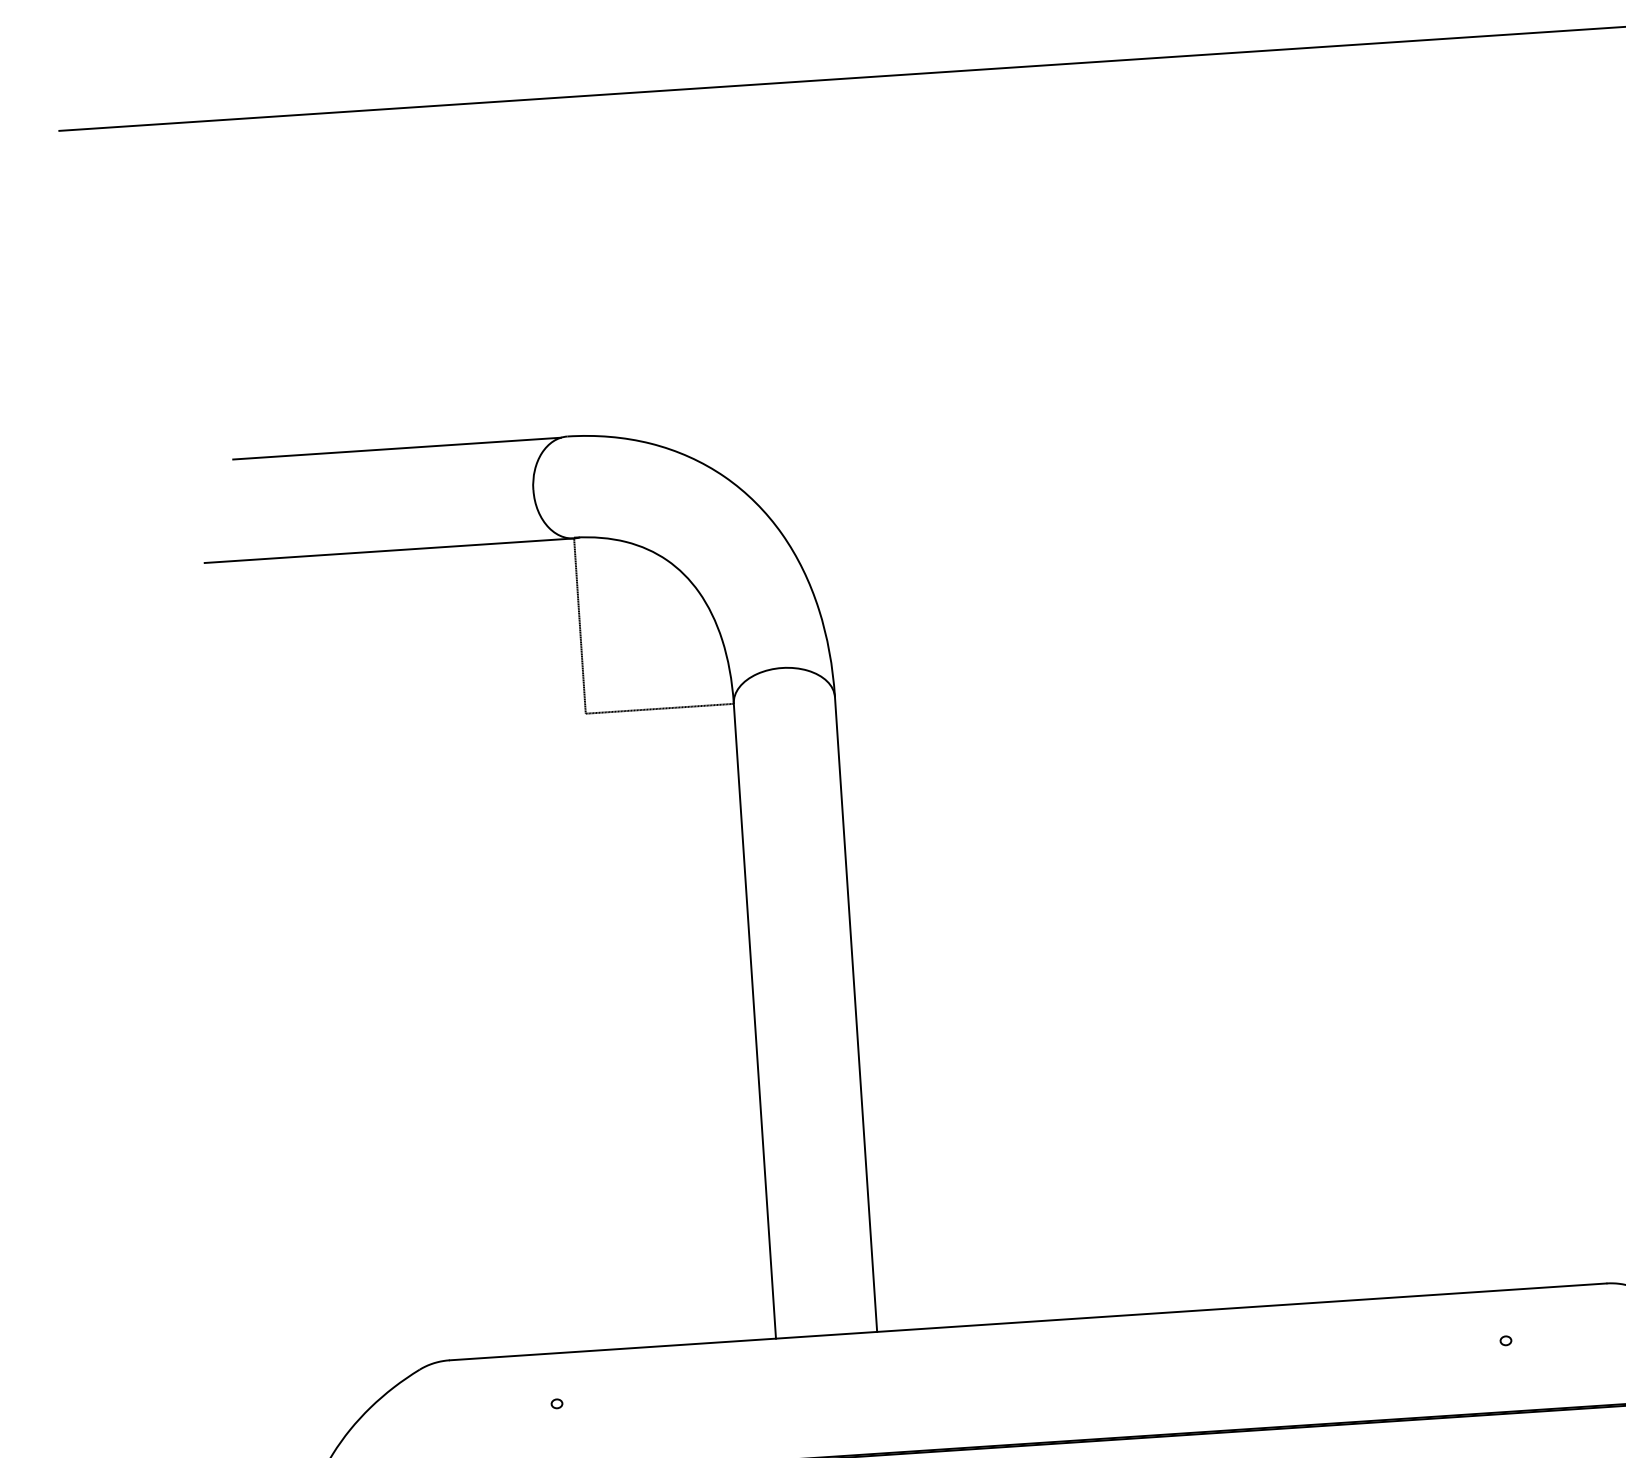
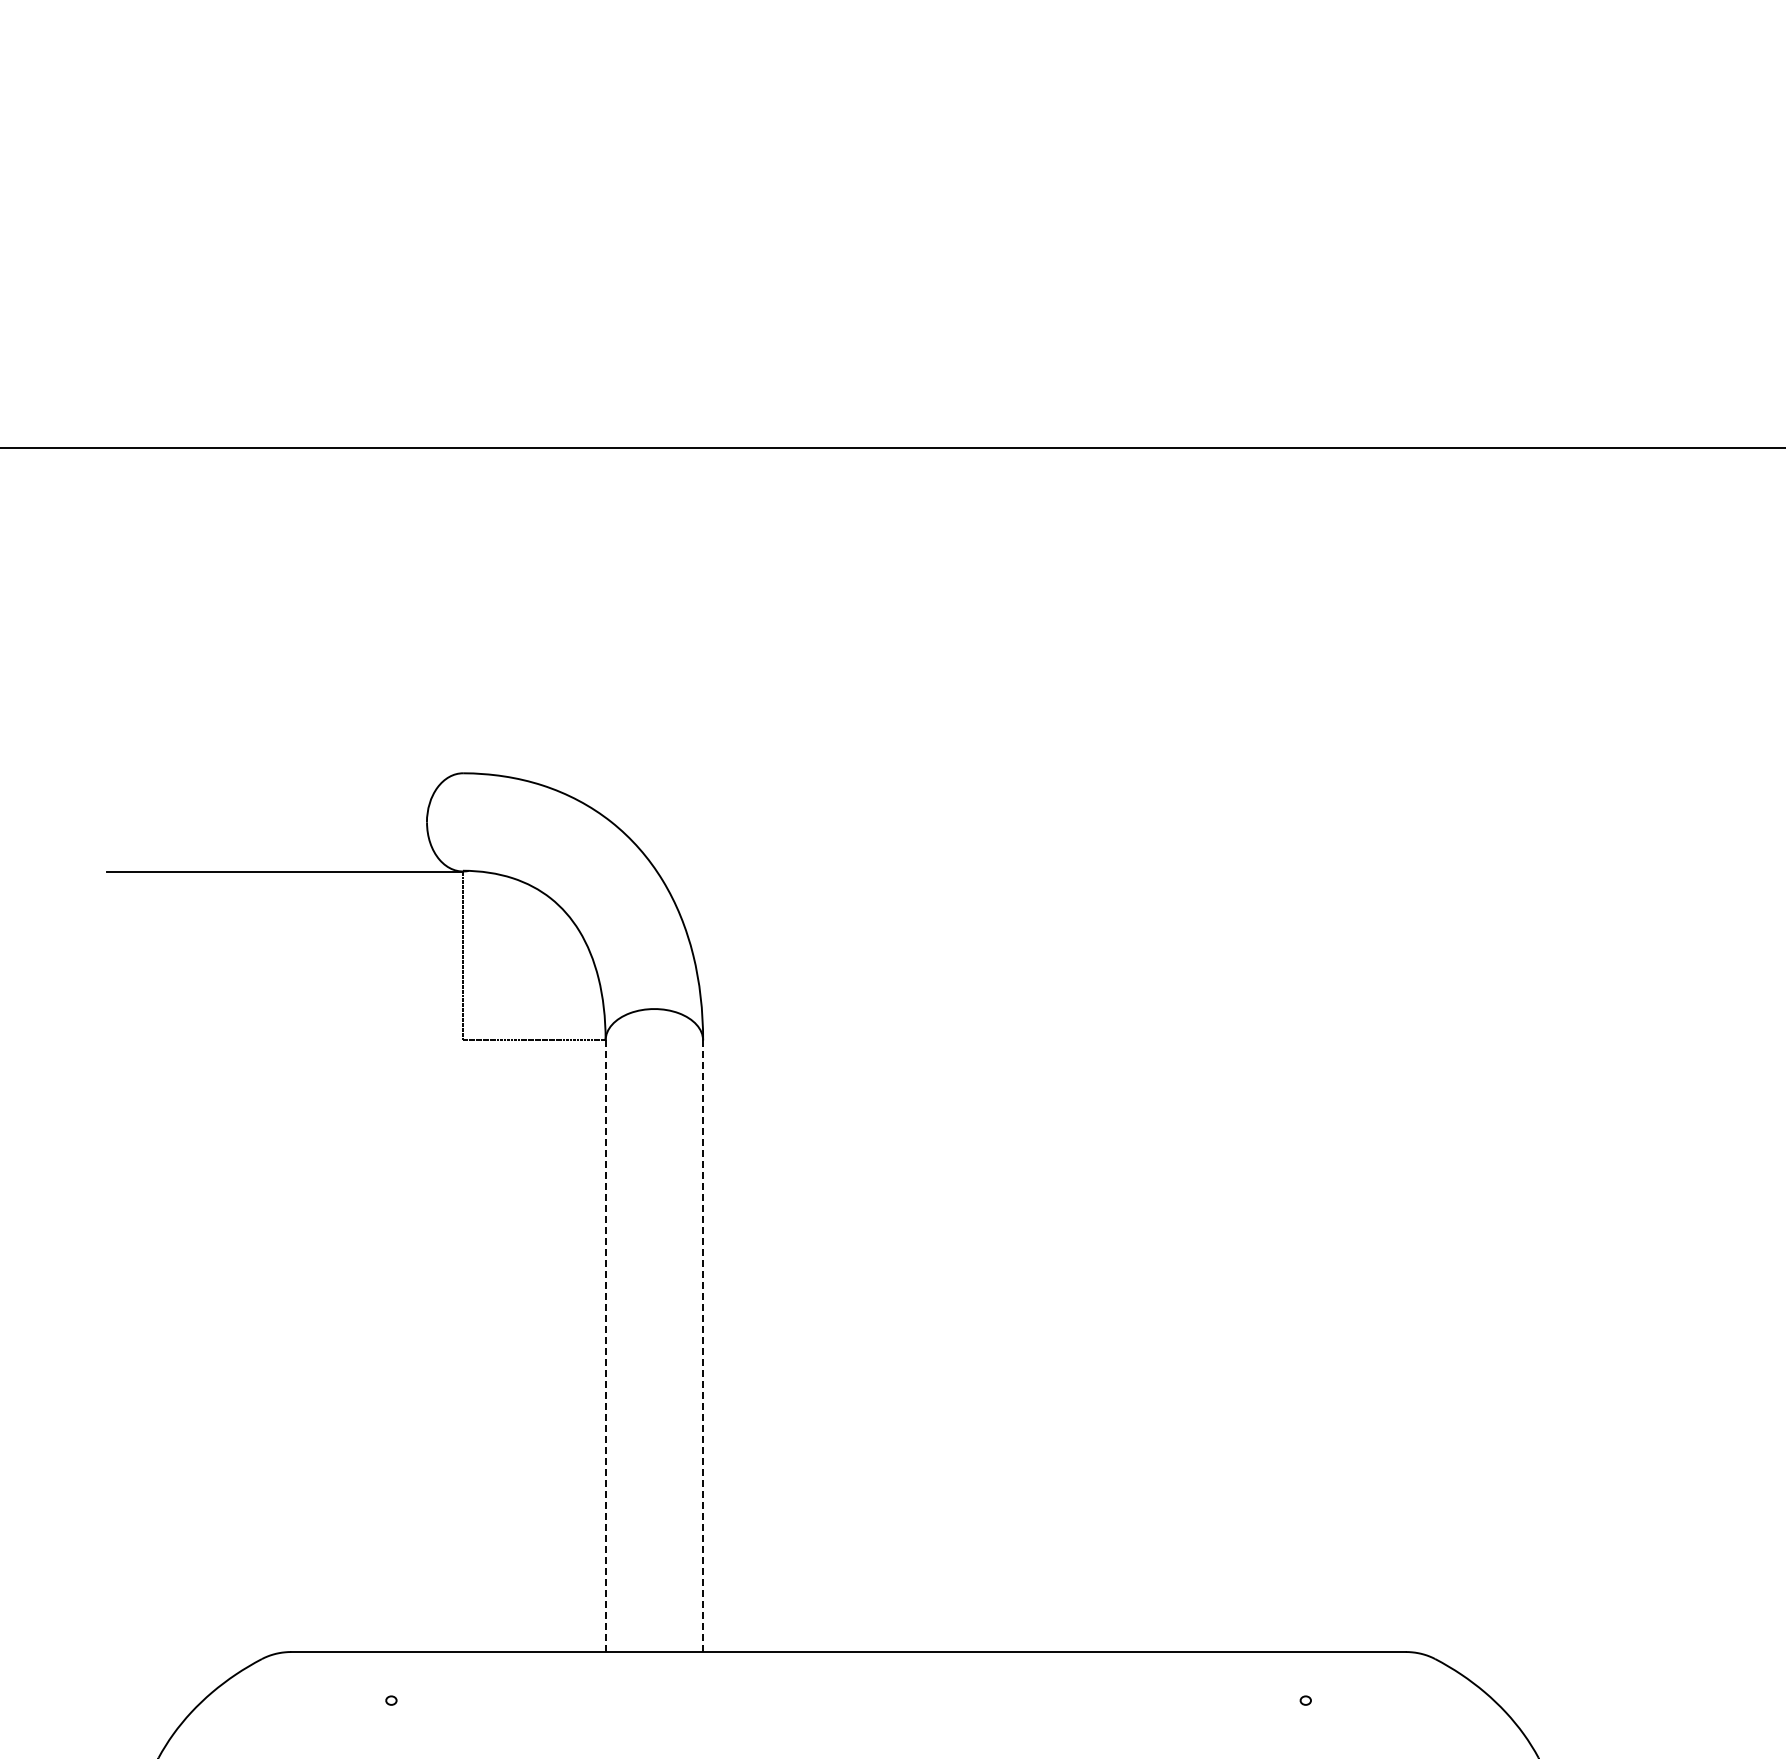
line: (396, 449) -> (298, 774), removed
line: (856, 1014) -> (703, 1346), solid -> dashed
line: (754, 1021) -> (605, 1346), solid -> dashed

